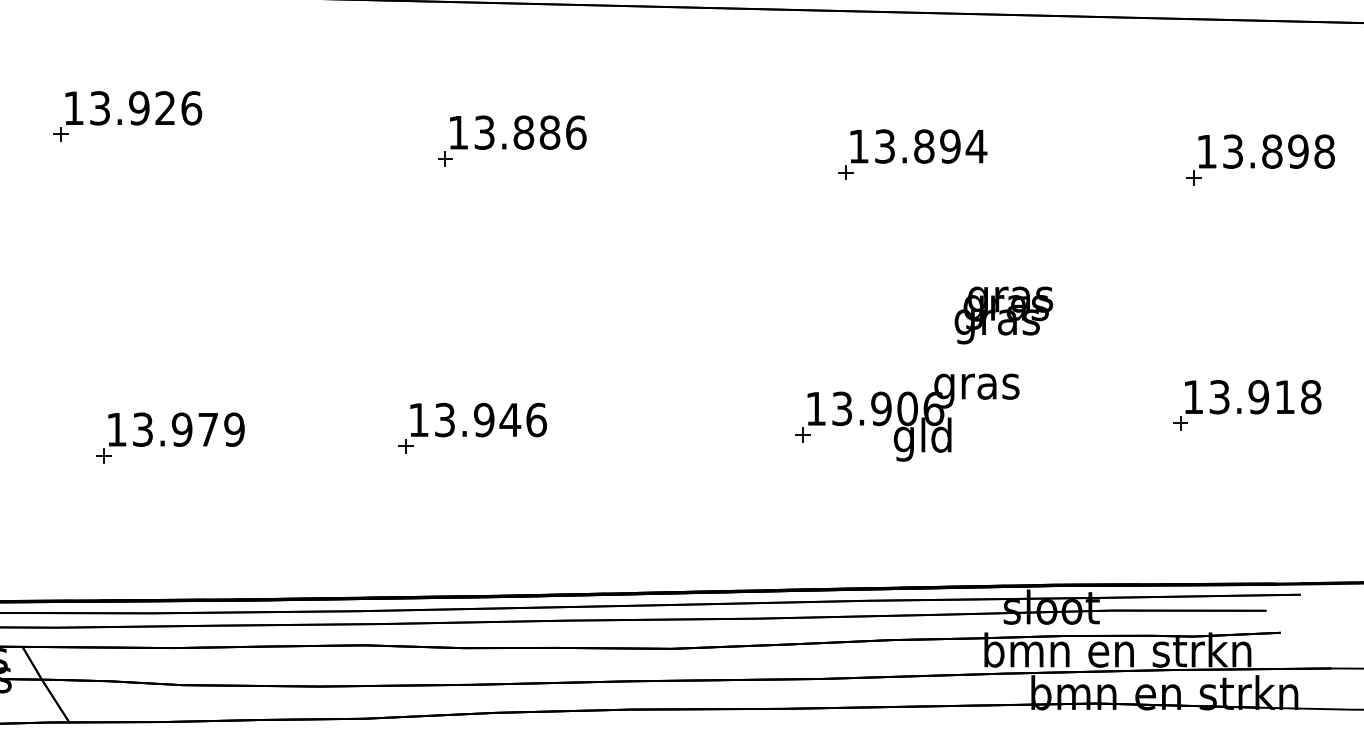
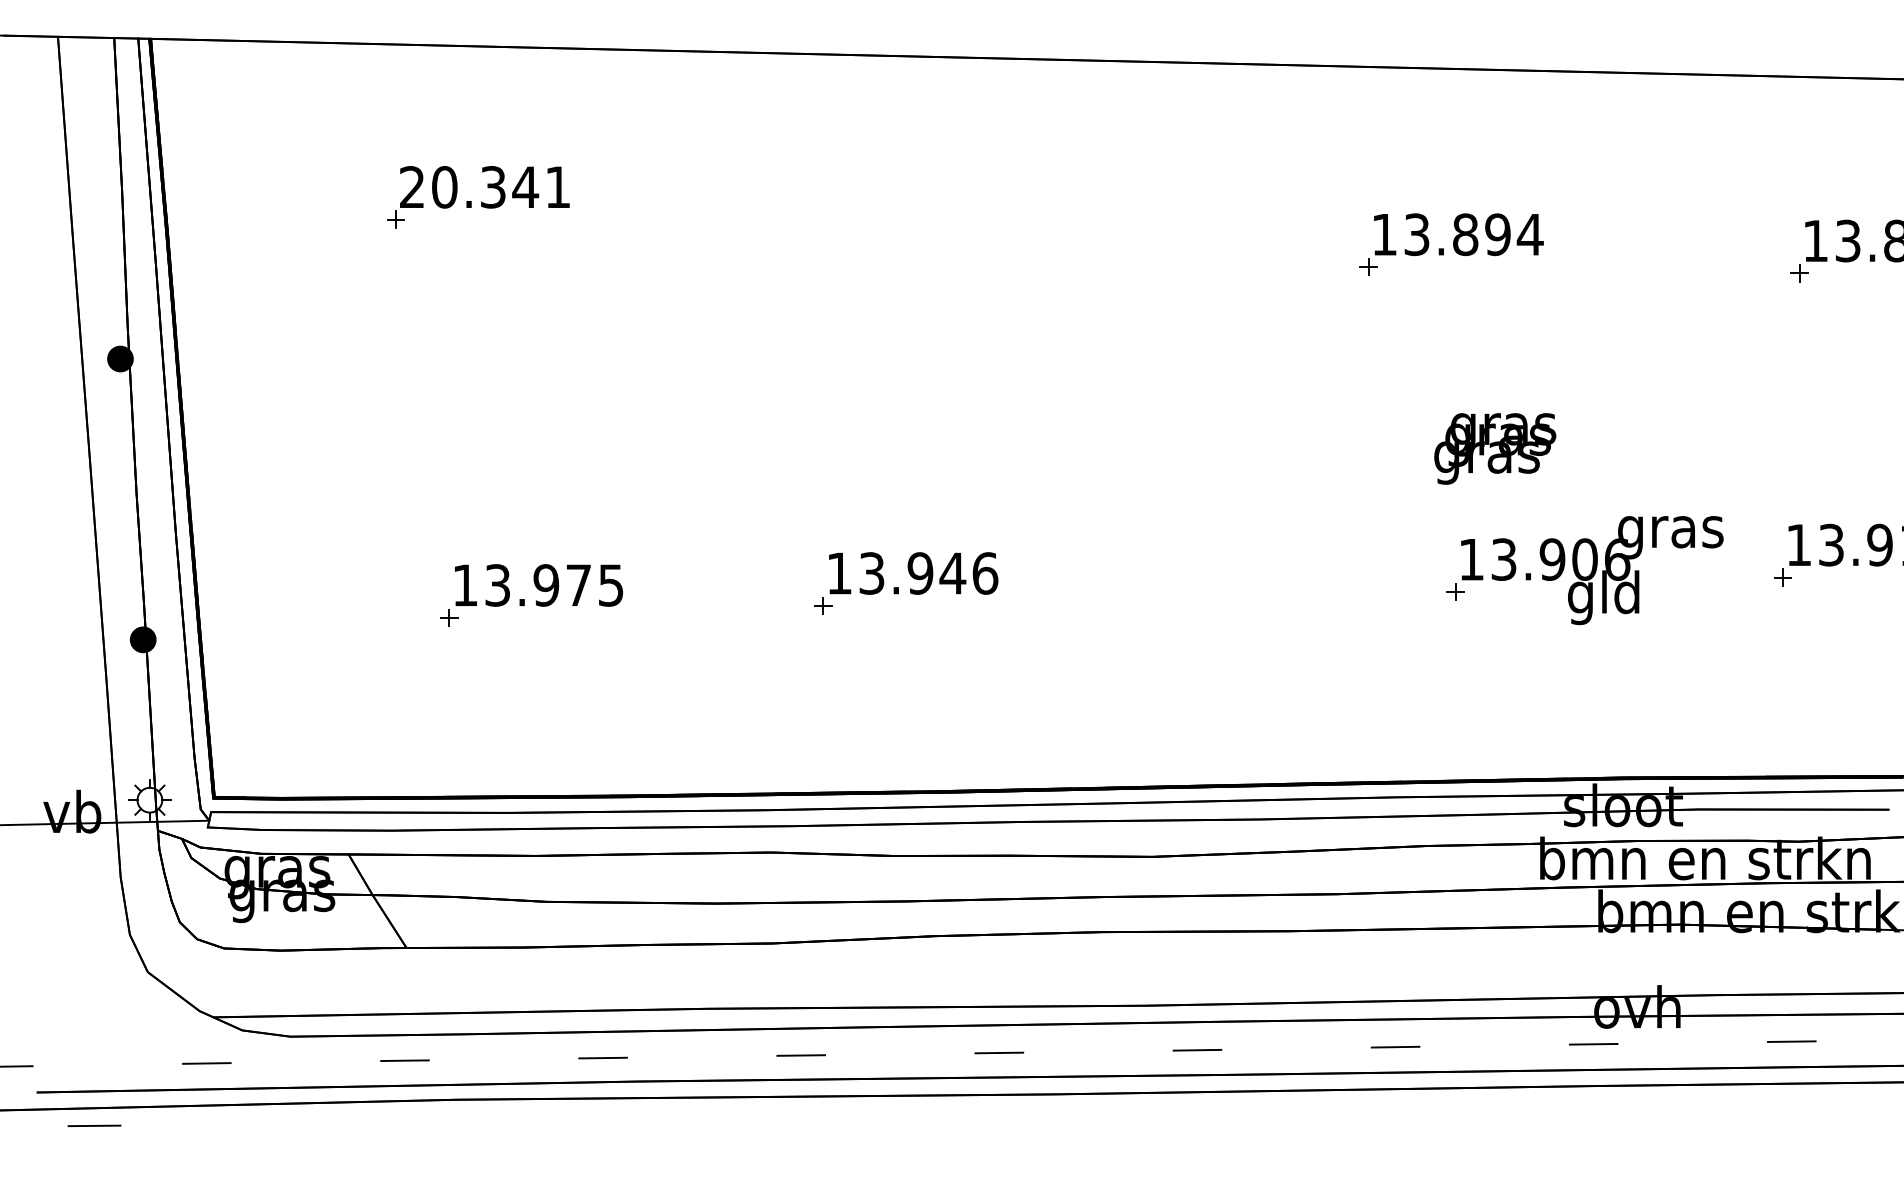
text: (133, 108) -> (485, 187), 13.926 -> 20.341
part: (512, 140) -> (955, 227), removed
text: (1004, 315) -> (1495, 448), moved
part: (907, 417) -> (1584, 570), moved
text: (233, 429) -> (610, 585), 13.979 -> 13.975

